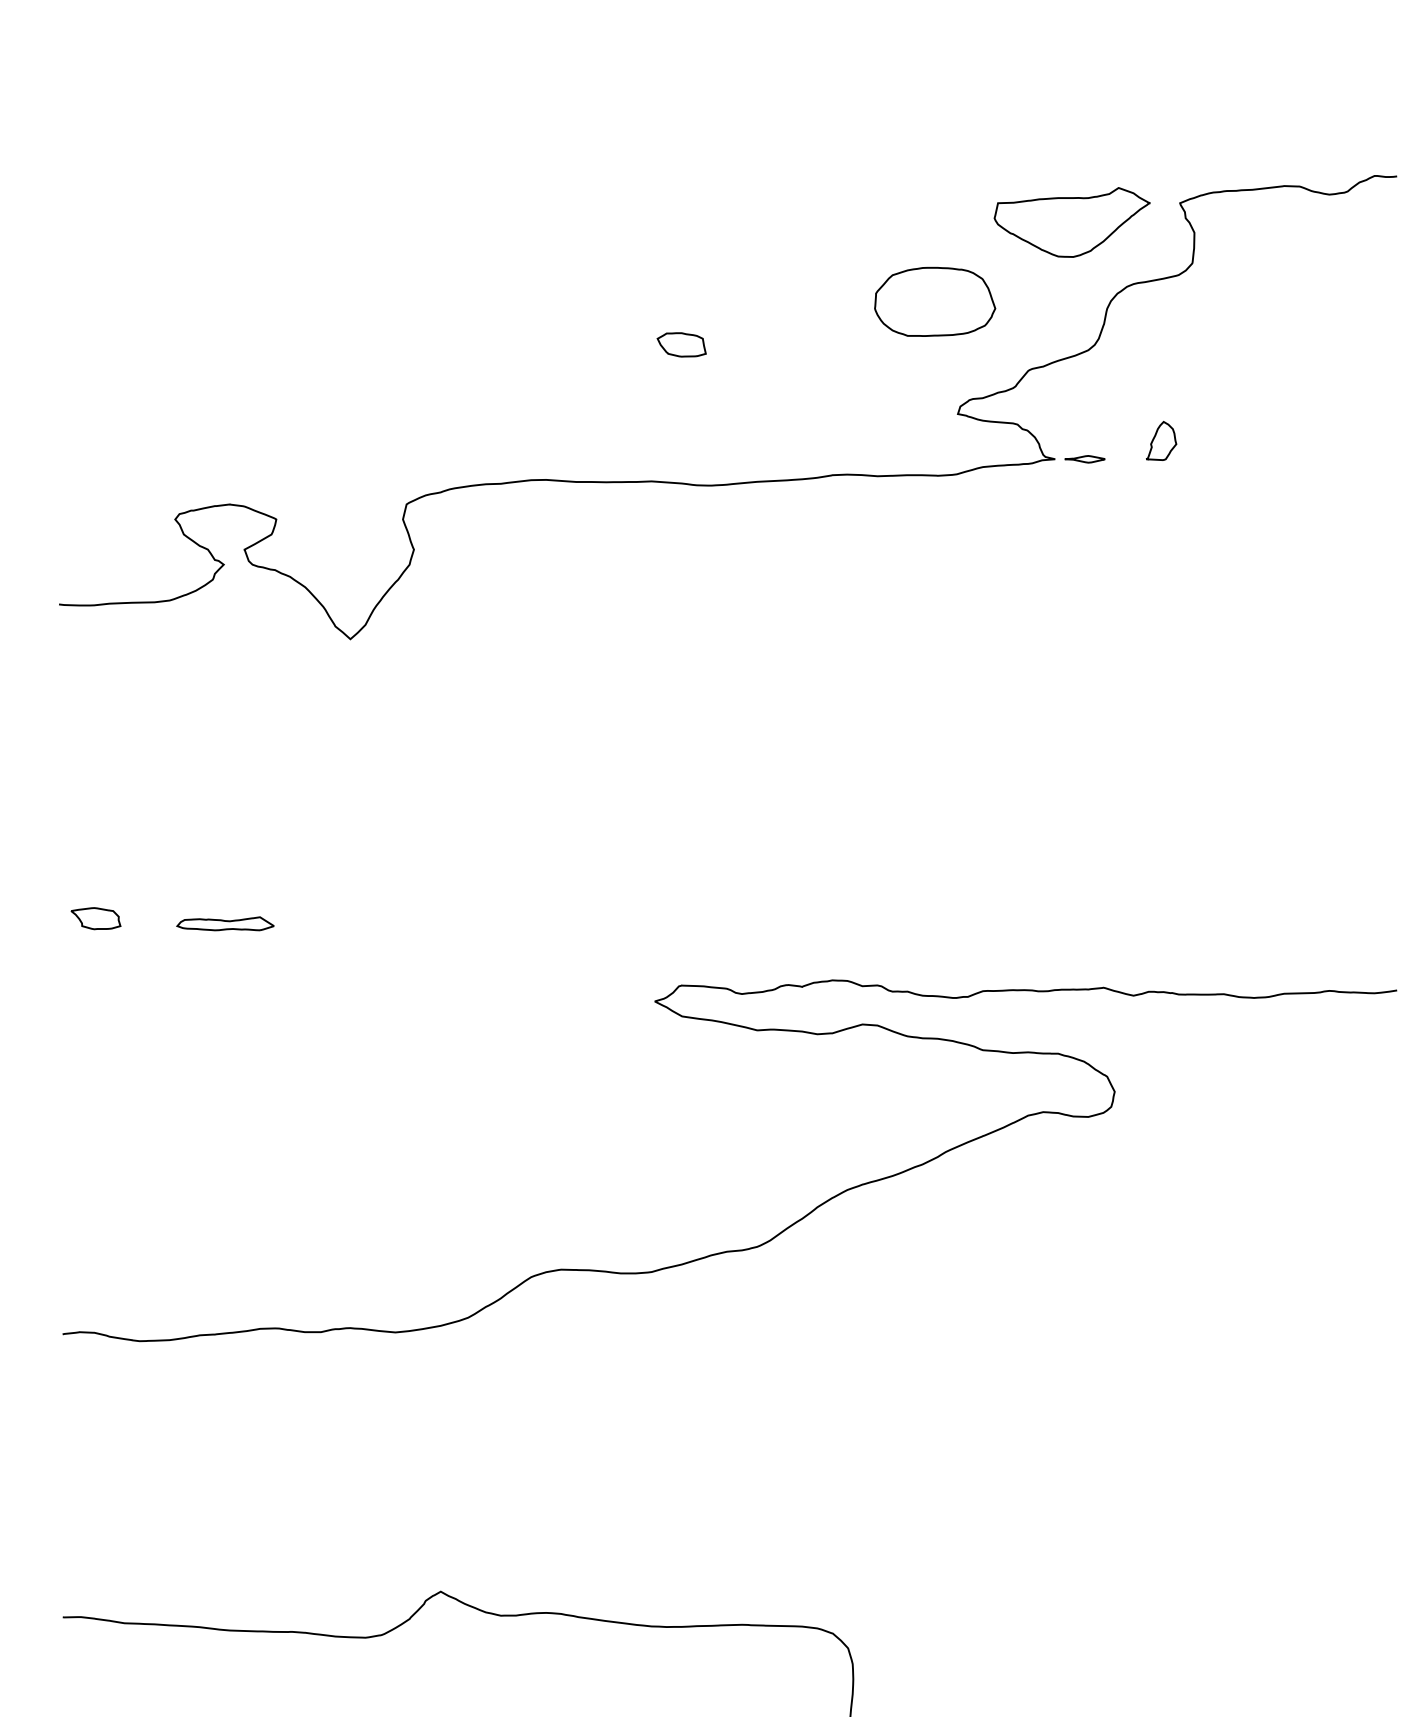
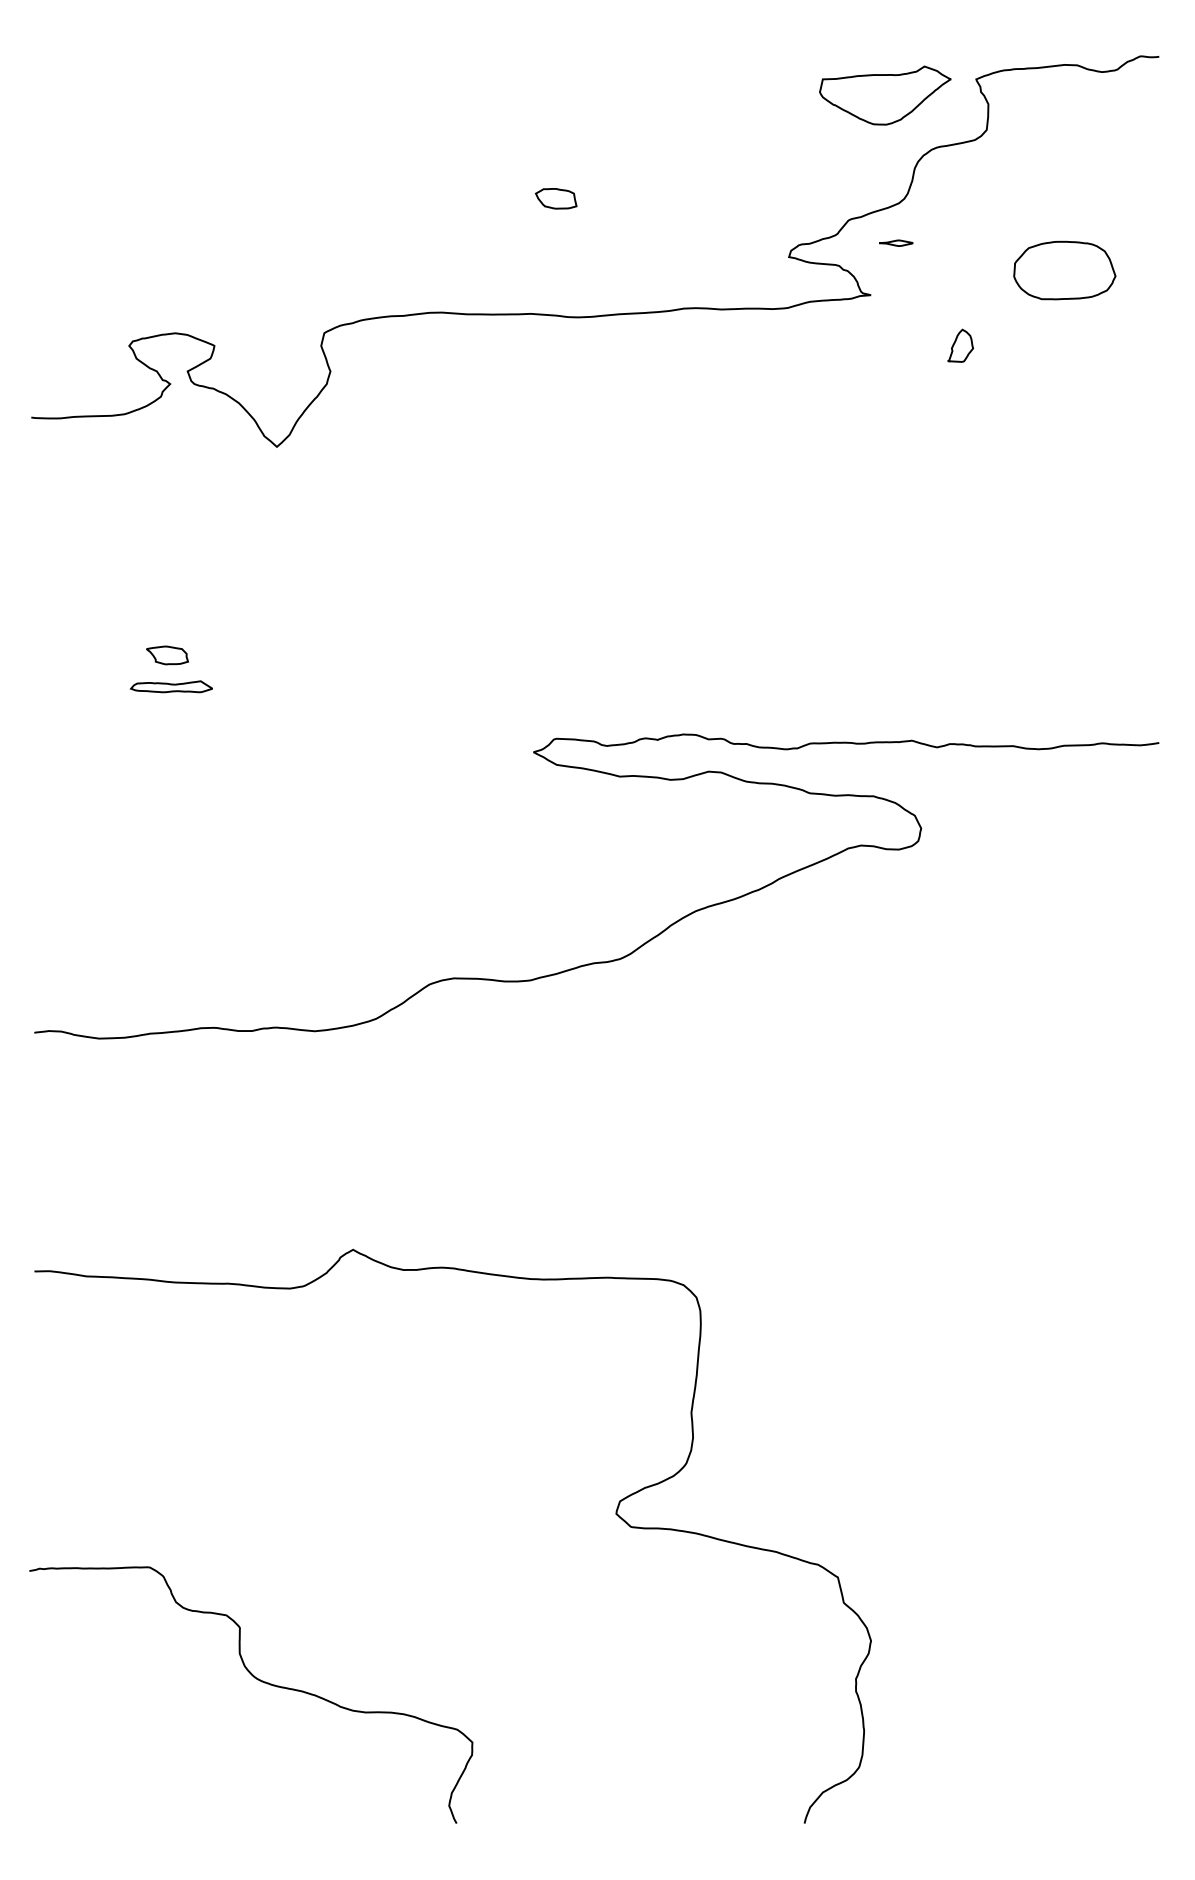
part: (934, 301) -> (1064, 270), moved
part: (1161, 440) -> (960, 345), moved
part: (1085, 458) -> (896, 242), moved
part: (96, 918) -> (167, 655), moved

